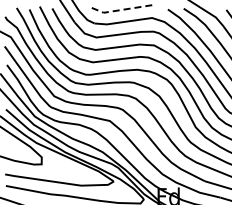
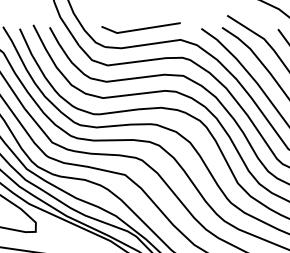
line: (121, 10) -> (140, 30), dashed -> solid

